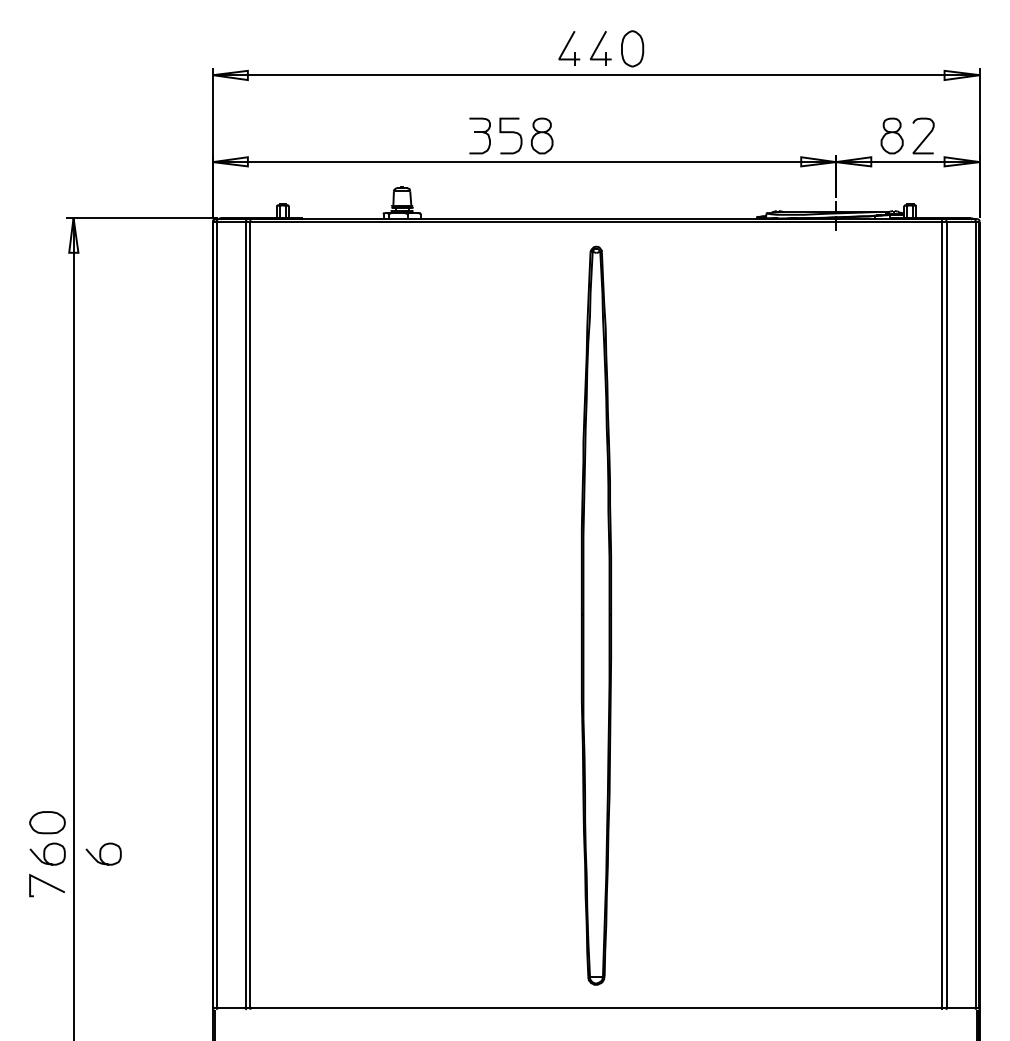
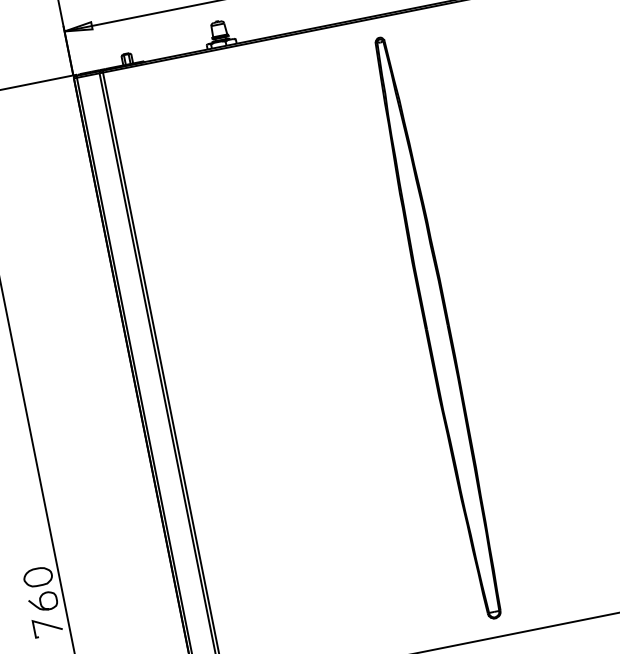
curve: (101, 853) -> (85, 592), removed

